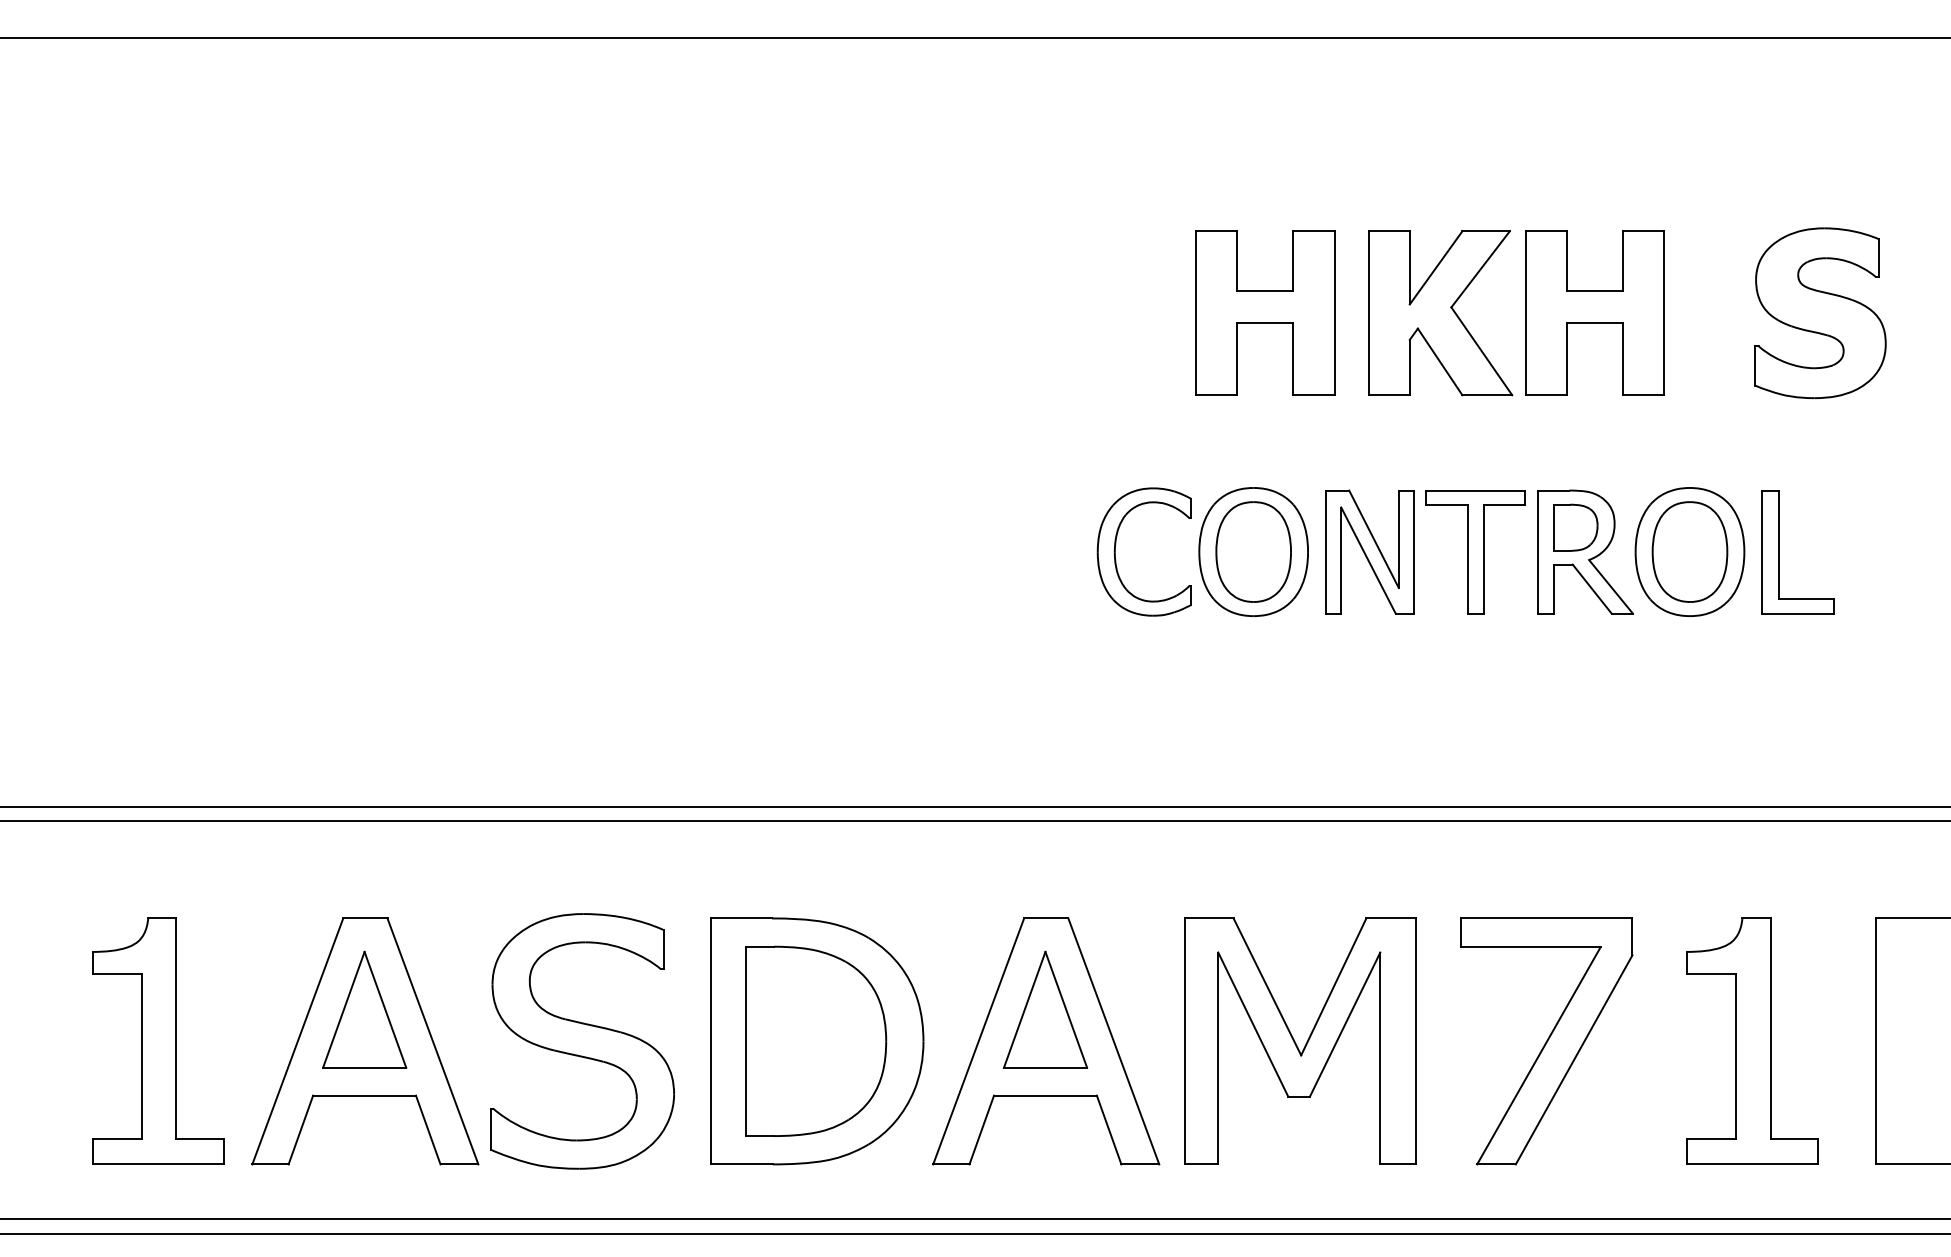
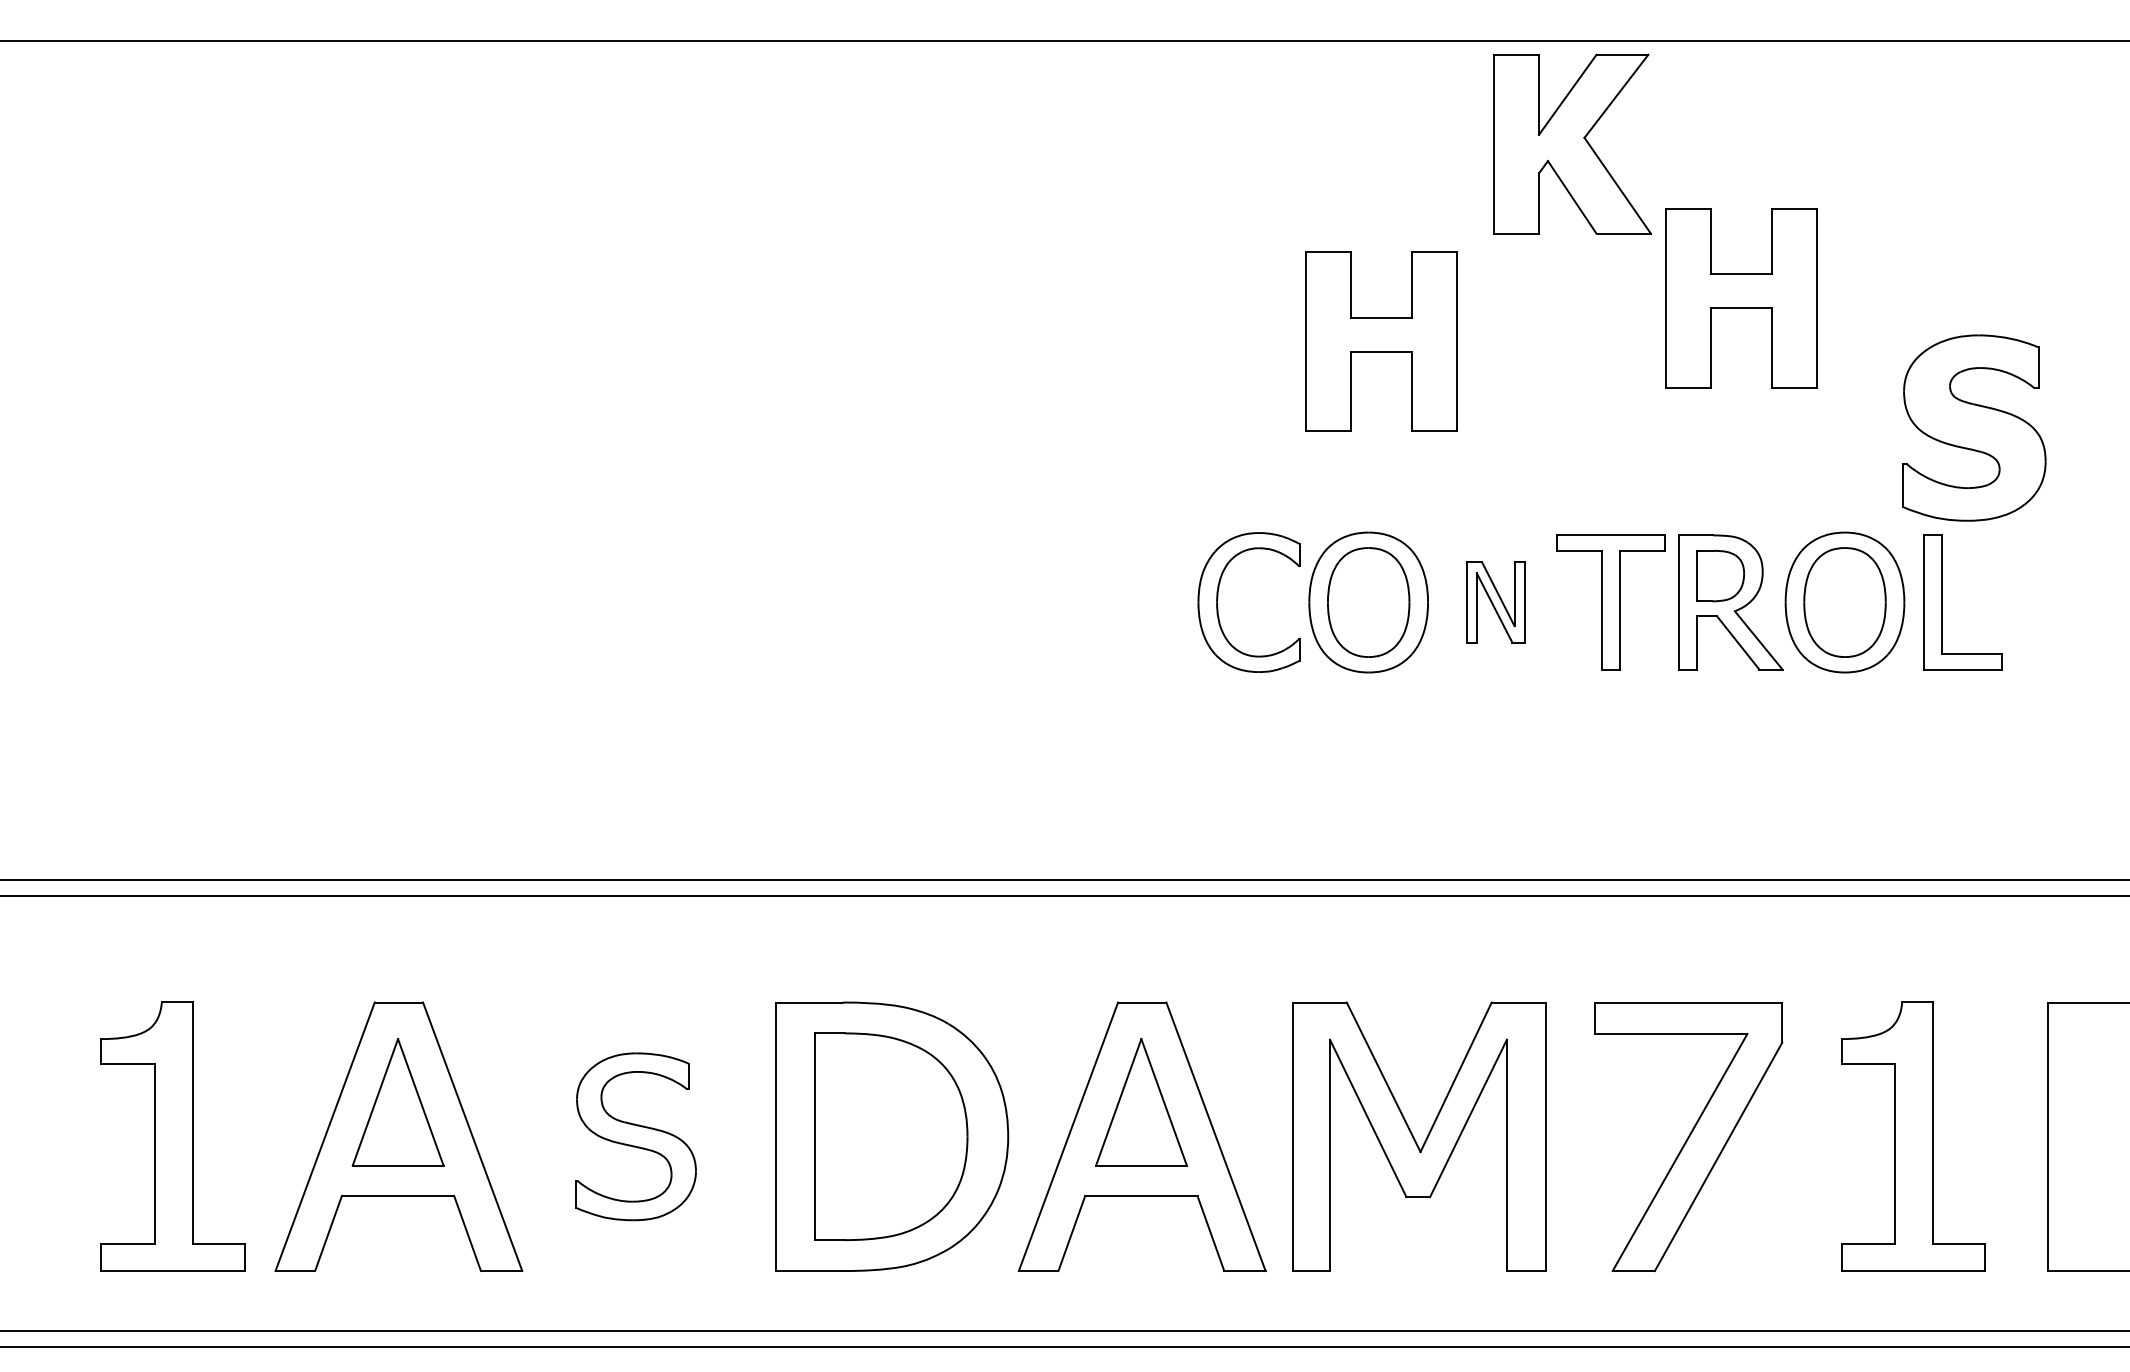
part: (1594, 312) -> (1740, 297), moved
part: (1440, 313) -> (1572, 144), moved
part: (1820, 313) -> (1974, 428), moved
part: (1369, 551) -> (1495, 601), size x0.6
part: (582, 1041) -> (635, 1136), size x0.6

